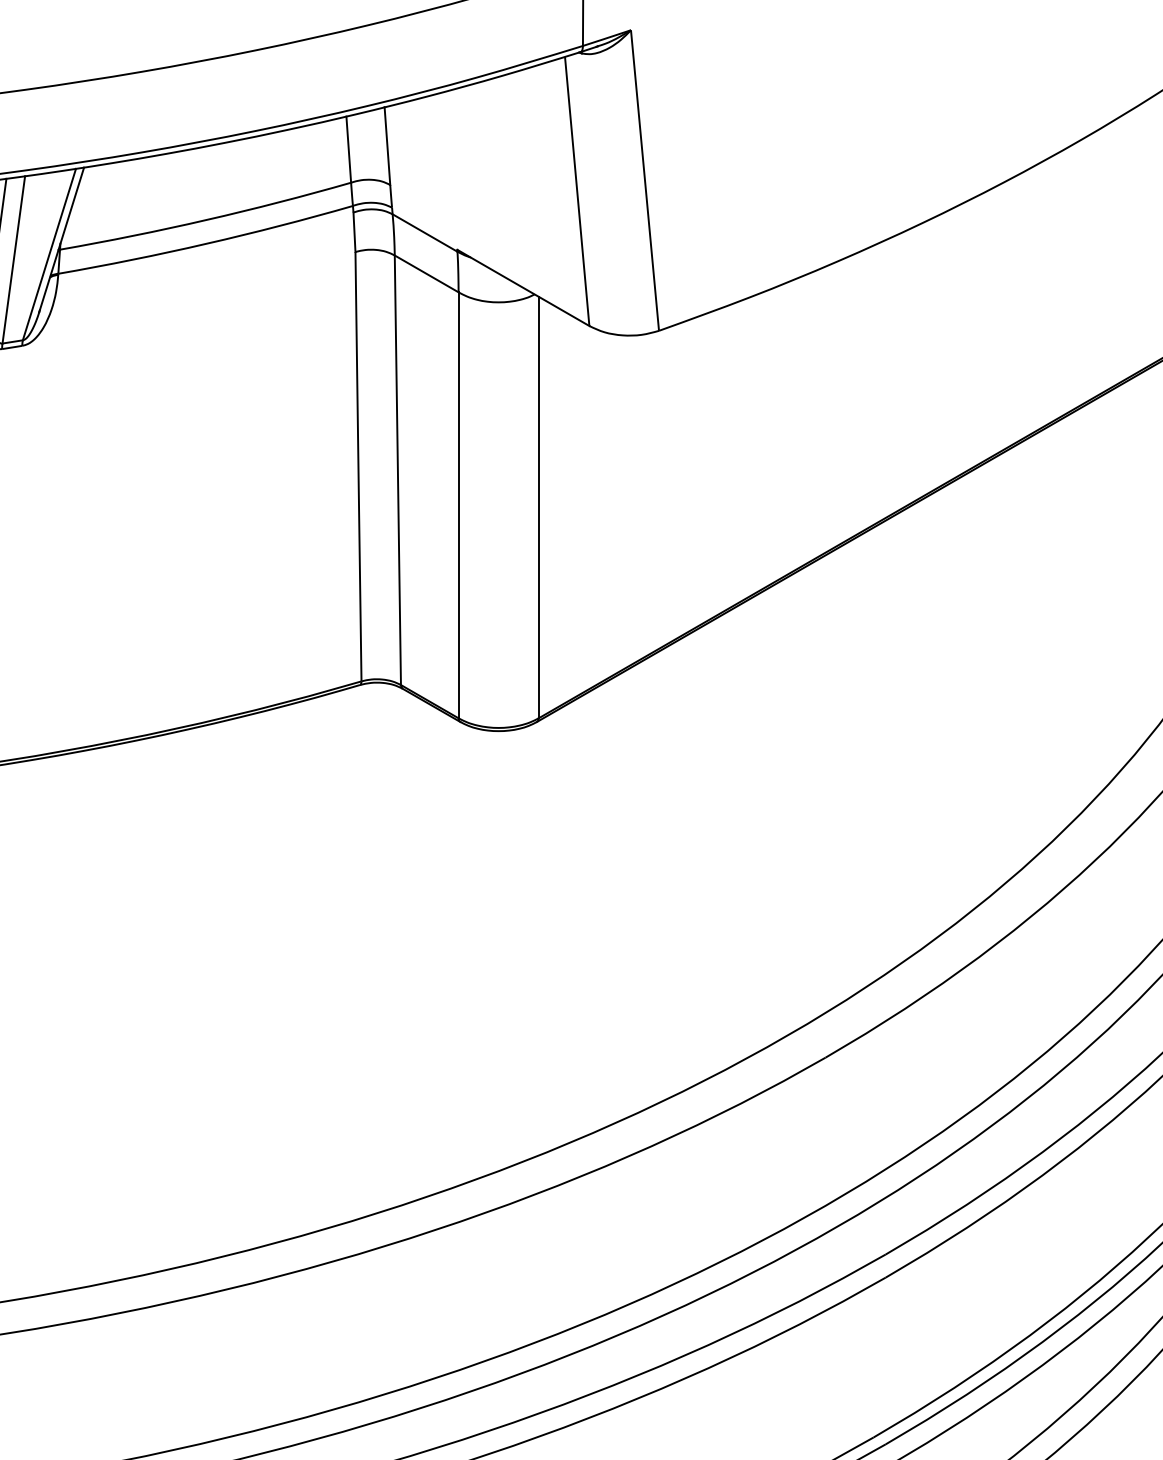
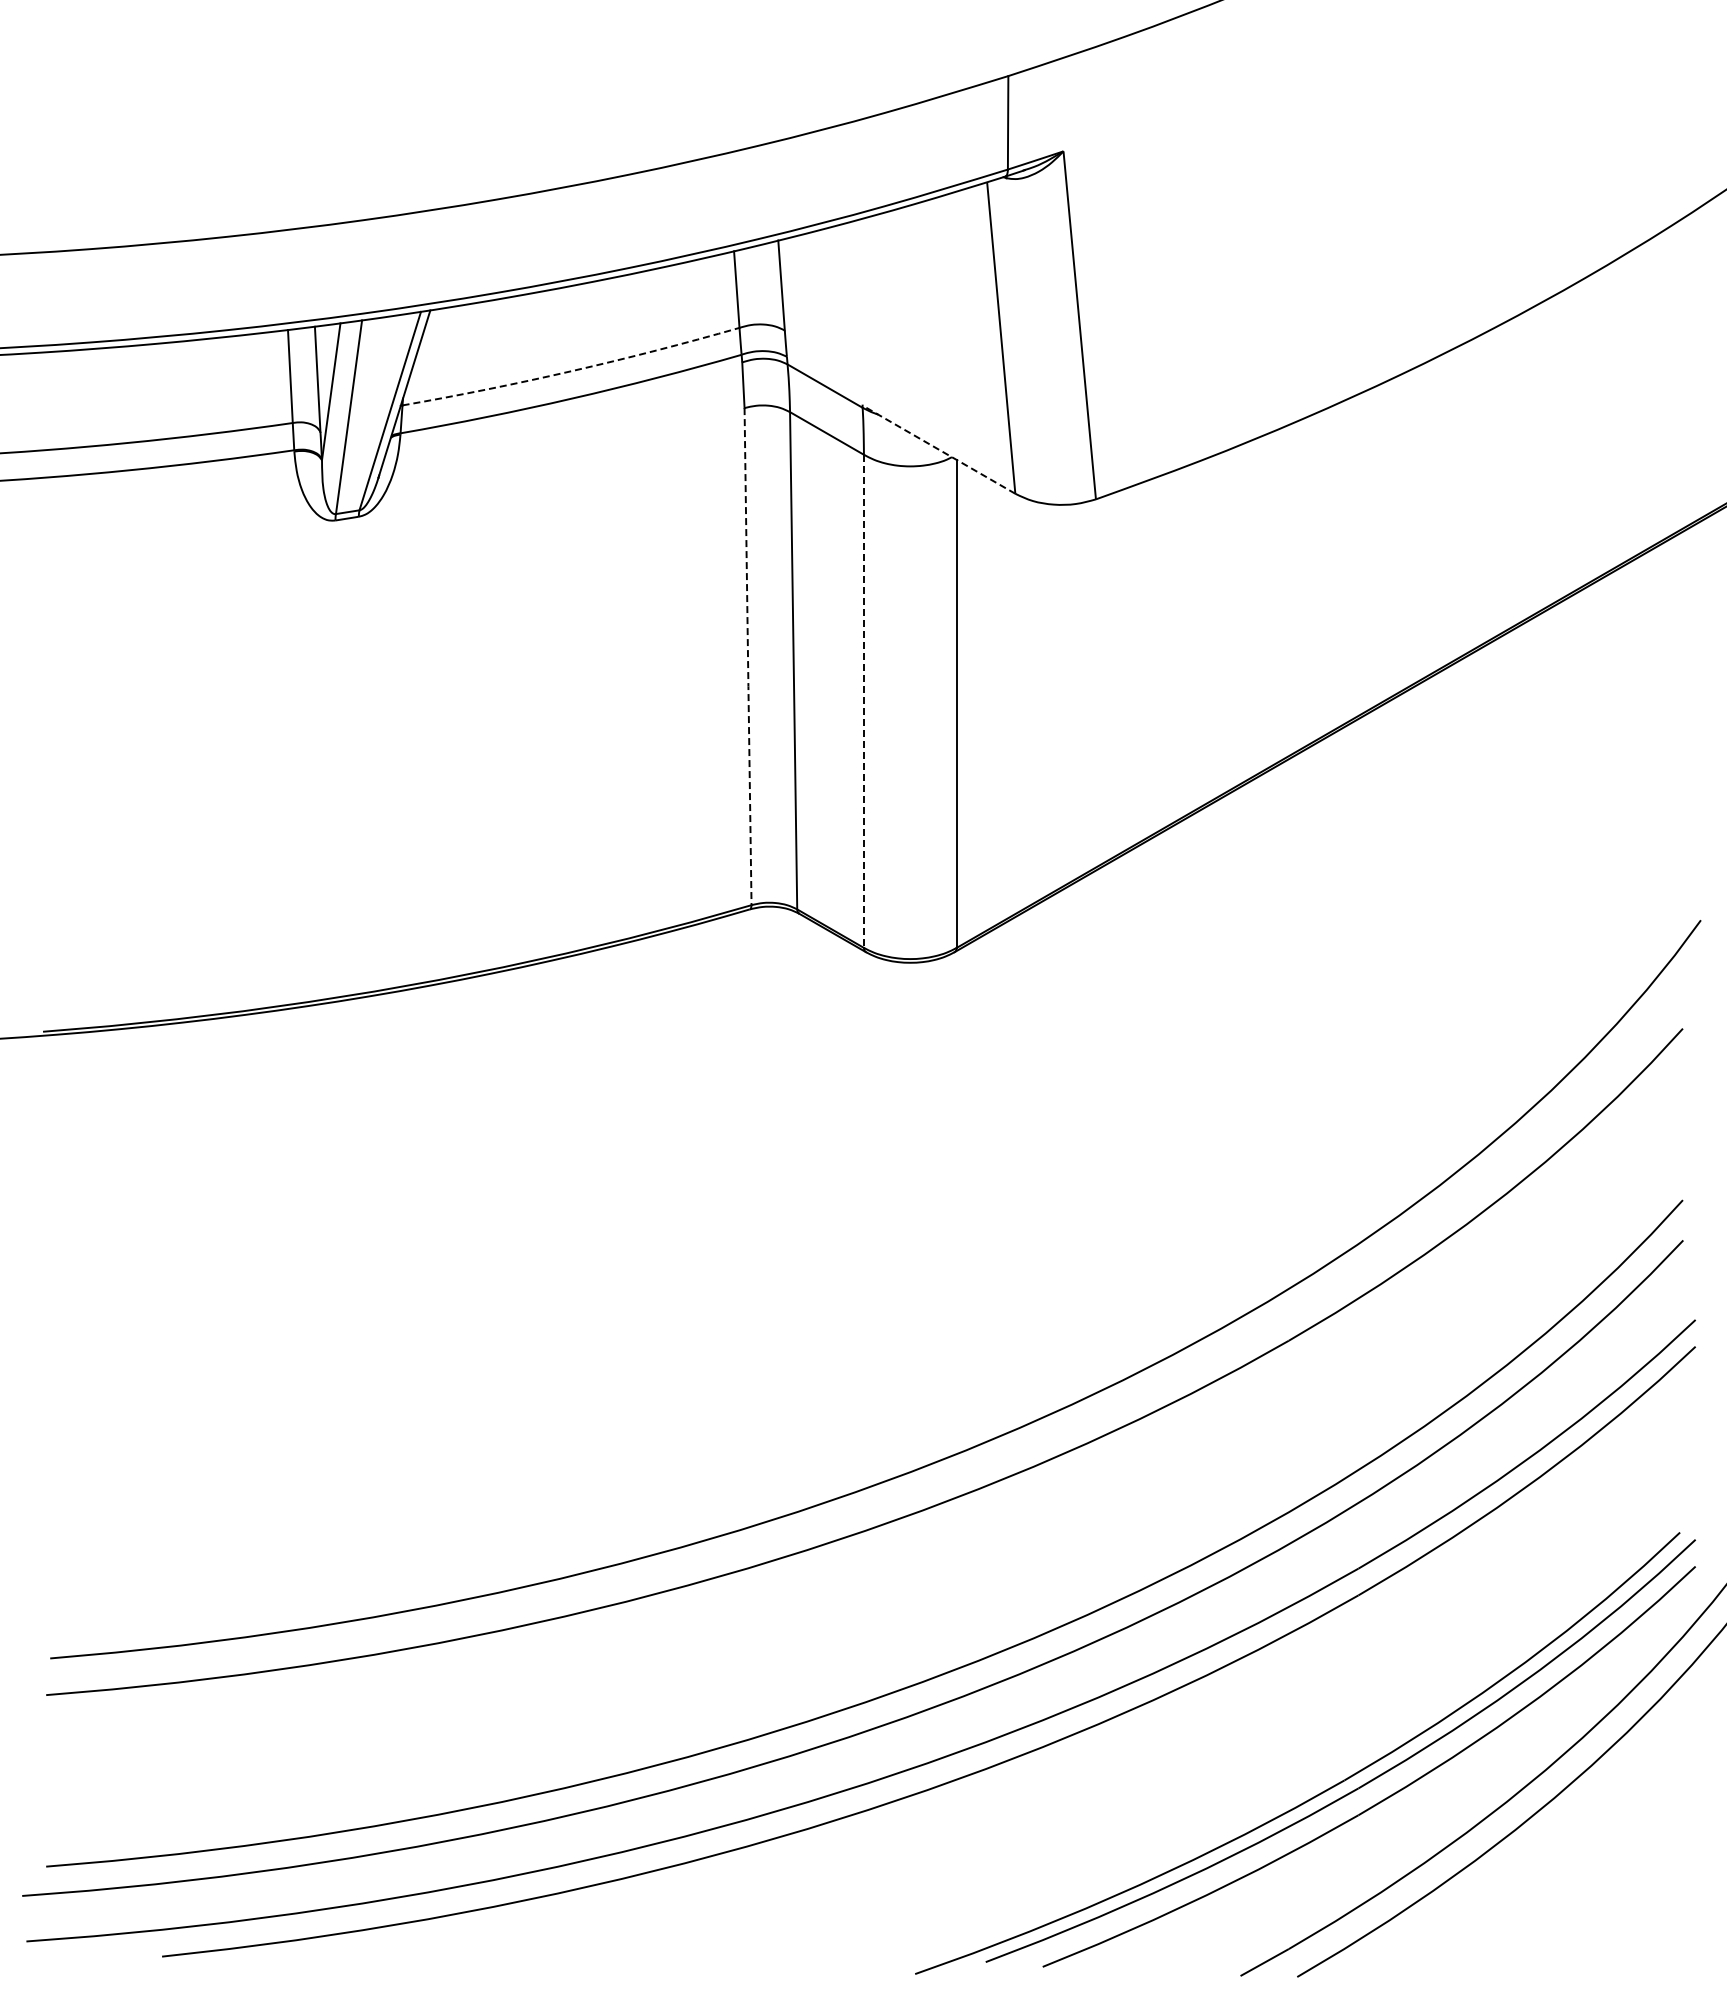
arc: (206, 220) -> (572, 371), solid -> dashed
line: (523, 287) -> (938, 449), solid -> dashed
line: (358, 467) -> (748, 657), solid -> dashed
line: (458, 505) -> (863, 701), solid -> dashed

